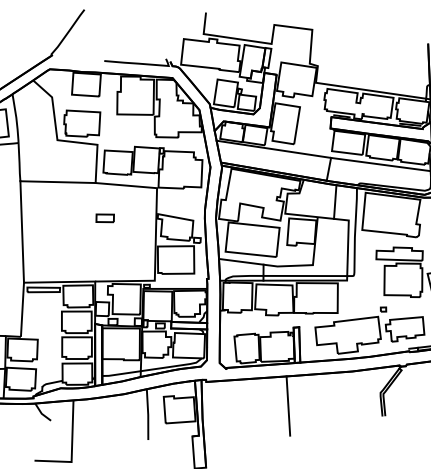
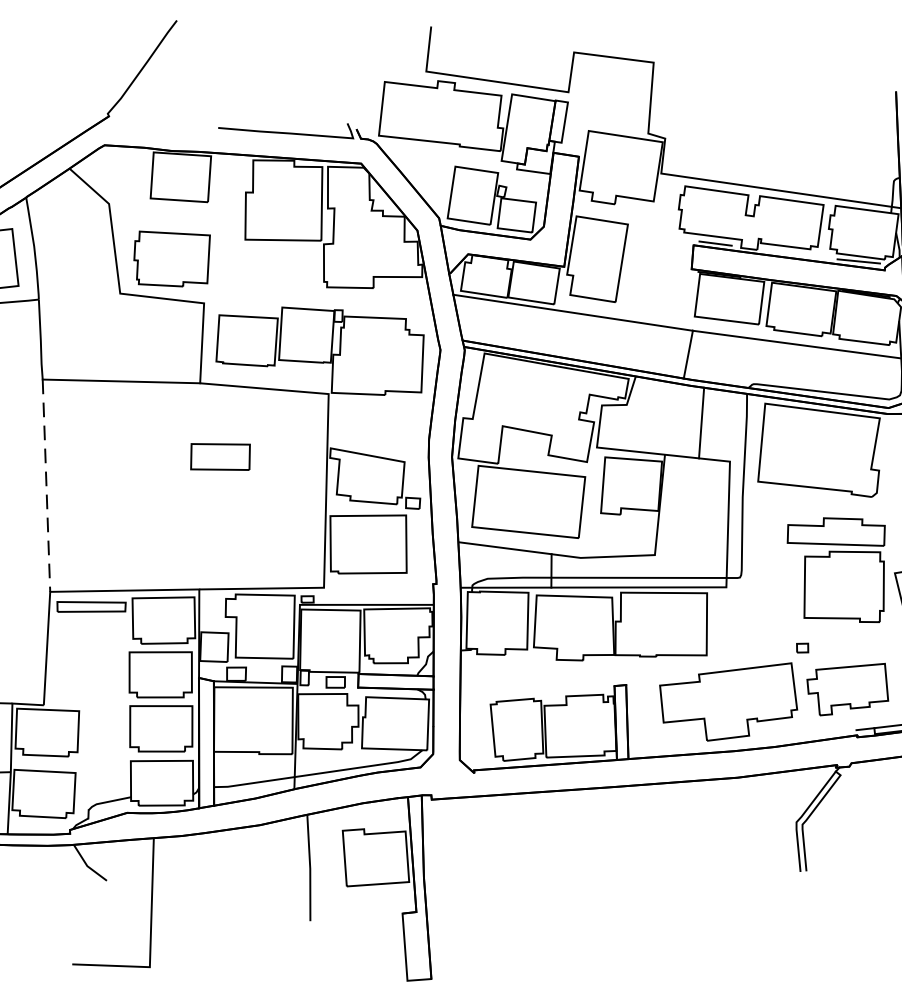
part: (104, 218) -> (218, 457), size x1.6
line: (22, 231) -> (47, 484), solid -> dashed
line: (288, 405) -> (603, 848), removed

